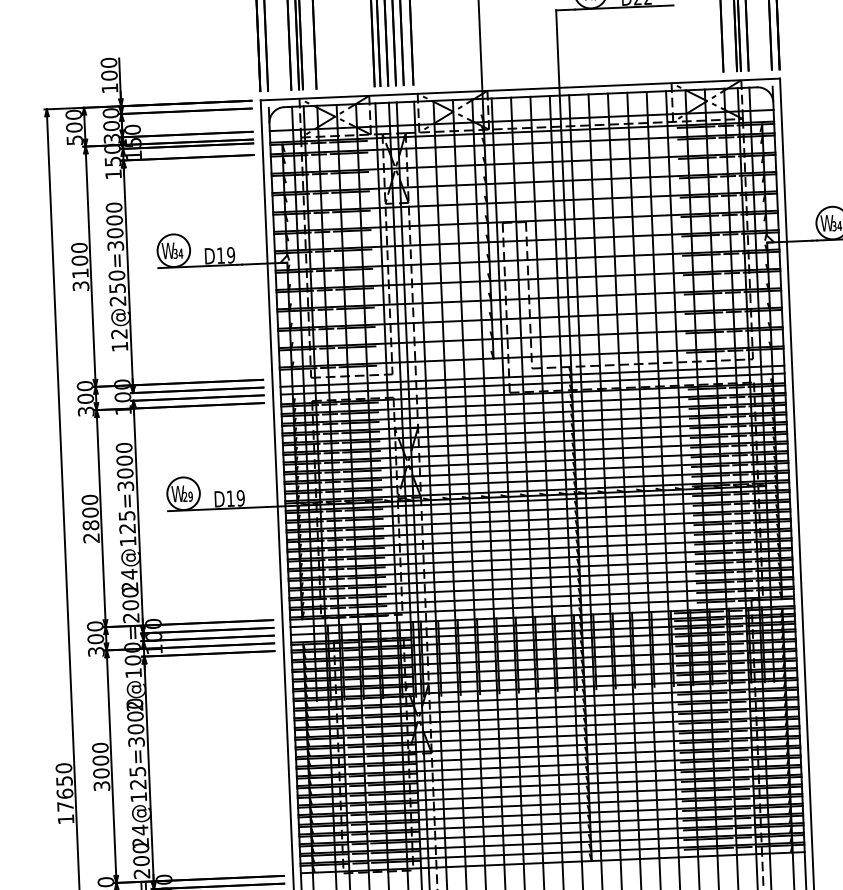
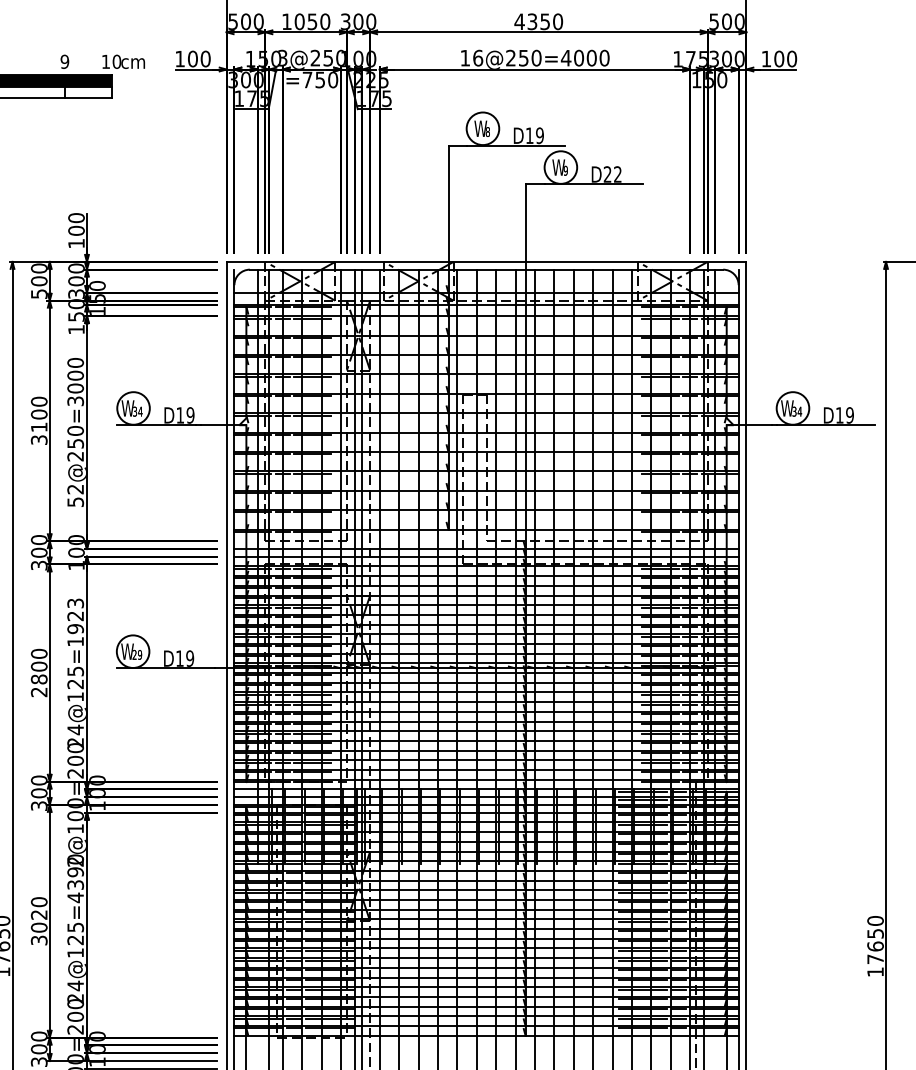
text: (119, 346) -> (75, 501), 12@250=3000 -> 52@250=3000
text: (124, 466) -> (75, 622), 24@125=3000 -> 24@125=1923
text: (135, 729) -> (75, 885), 24@125=3000 -> 24@125=4390
text: (101, 760) -> (39, 914), 3000 -> 3020

